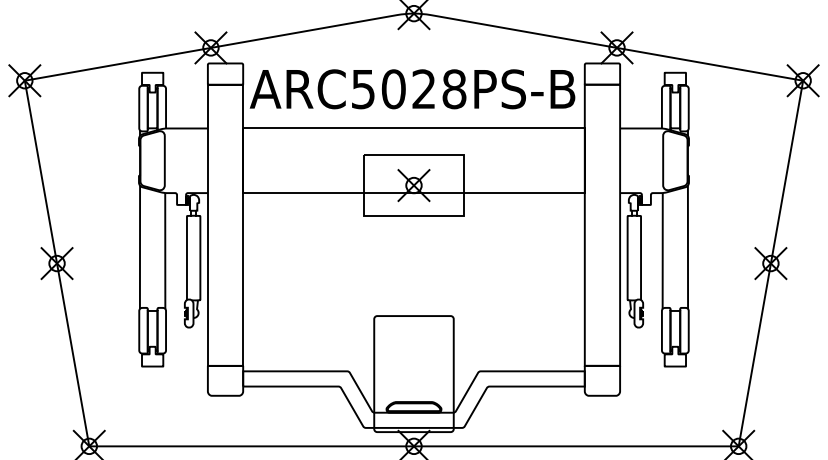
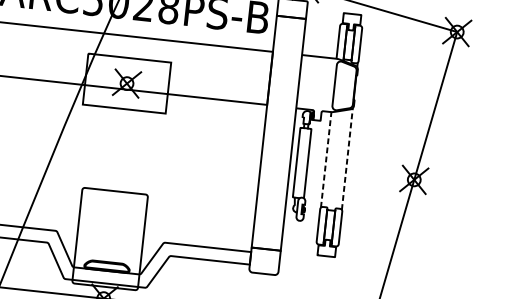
line: (687, 247) -> (346, 159), solid -> dashed
line: (662, 251) -> (325, 160), solid -> dashed

